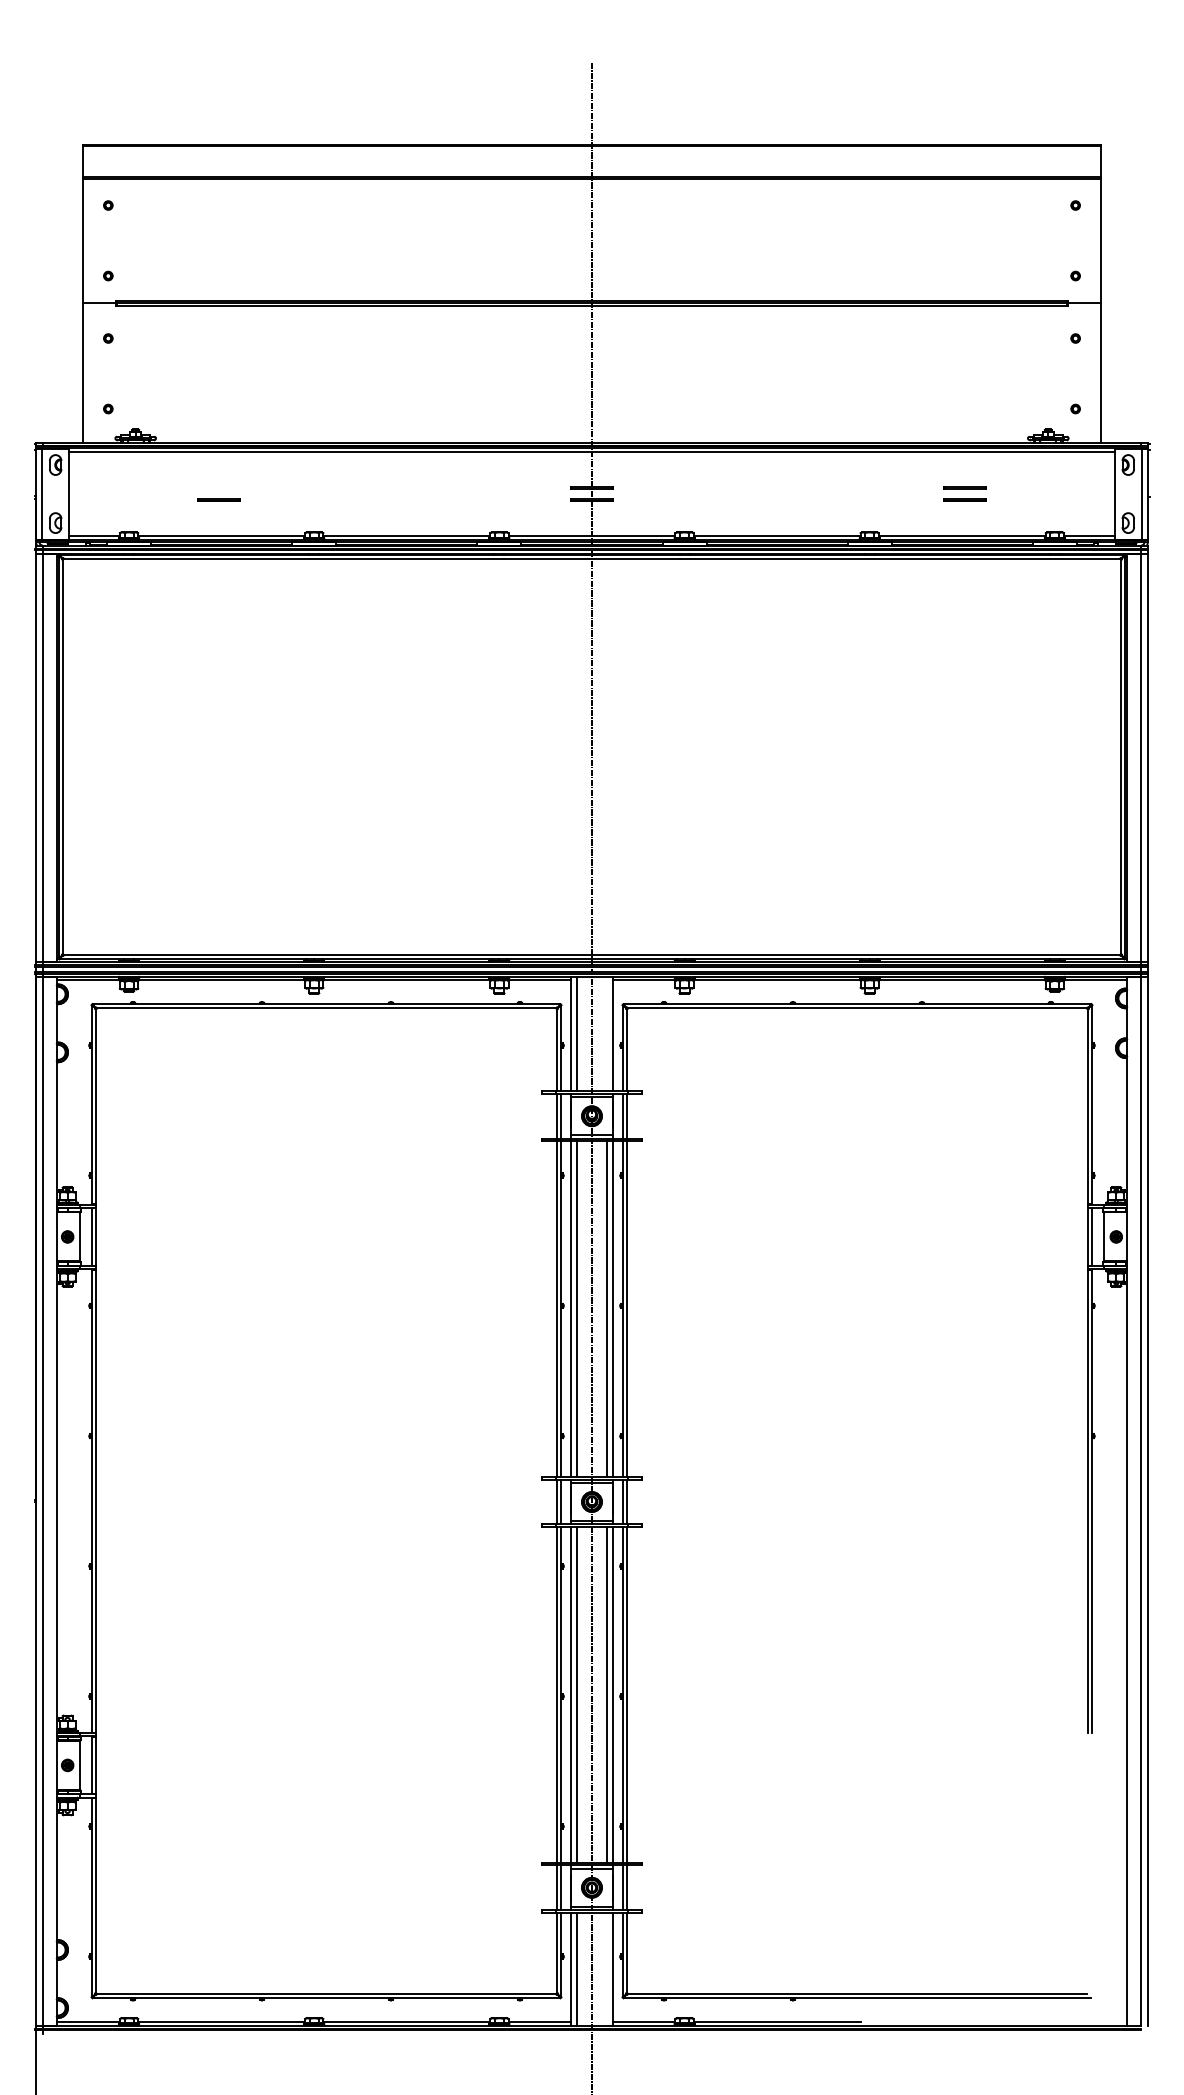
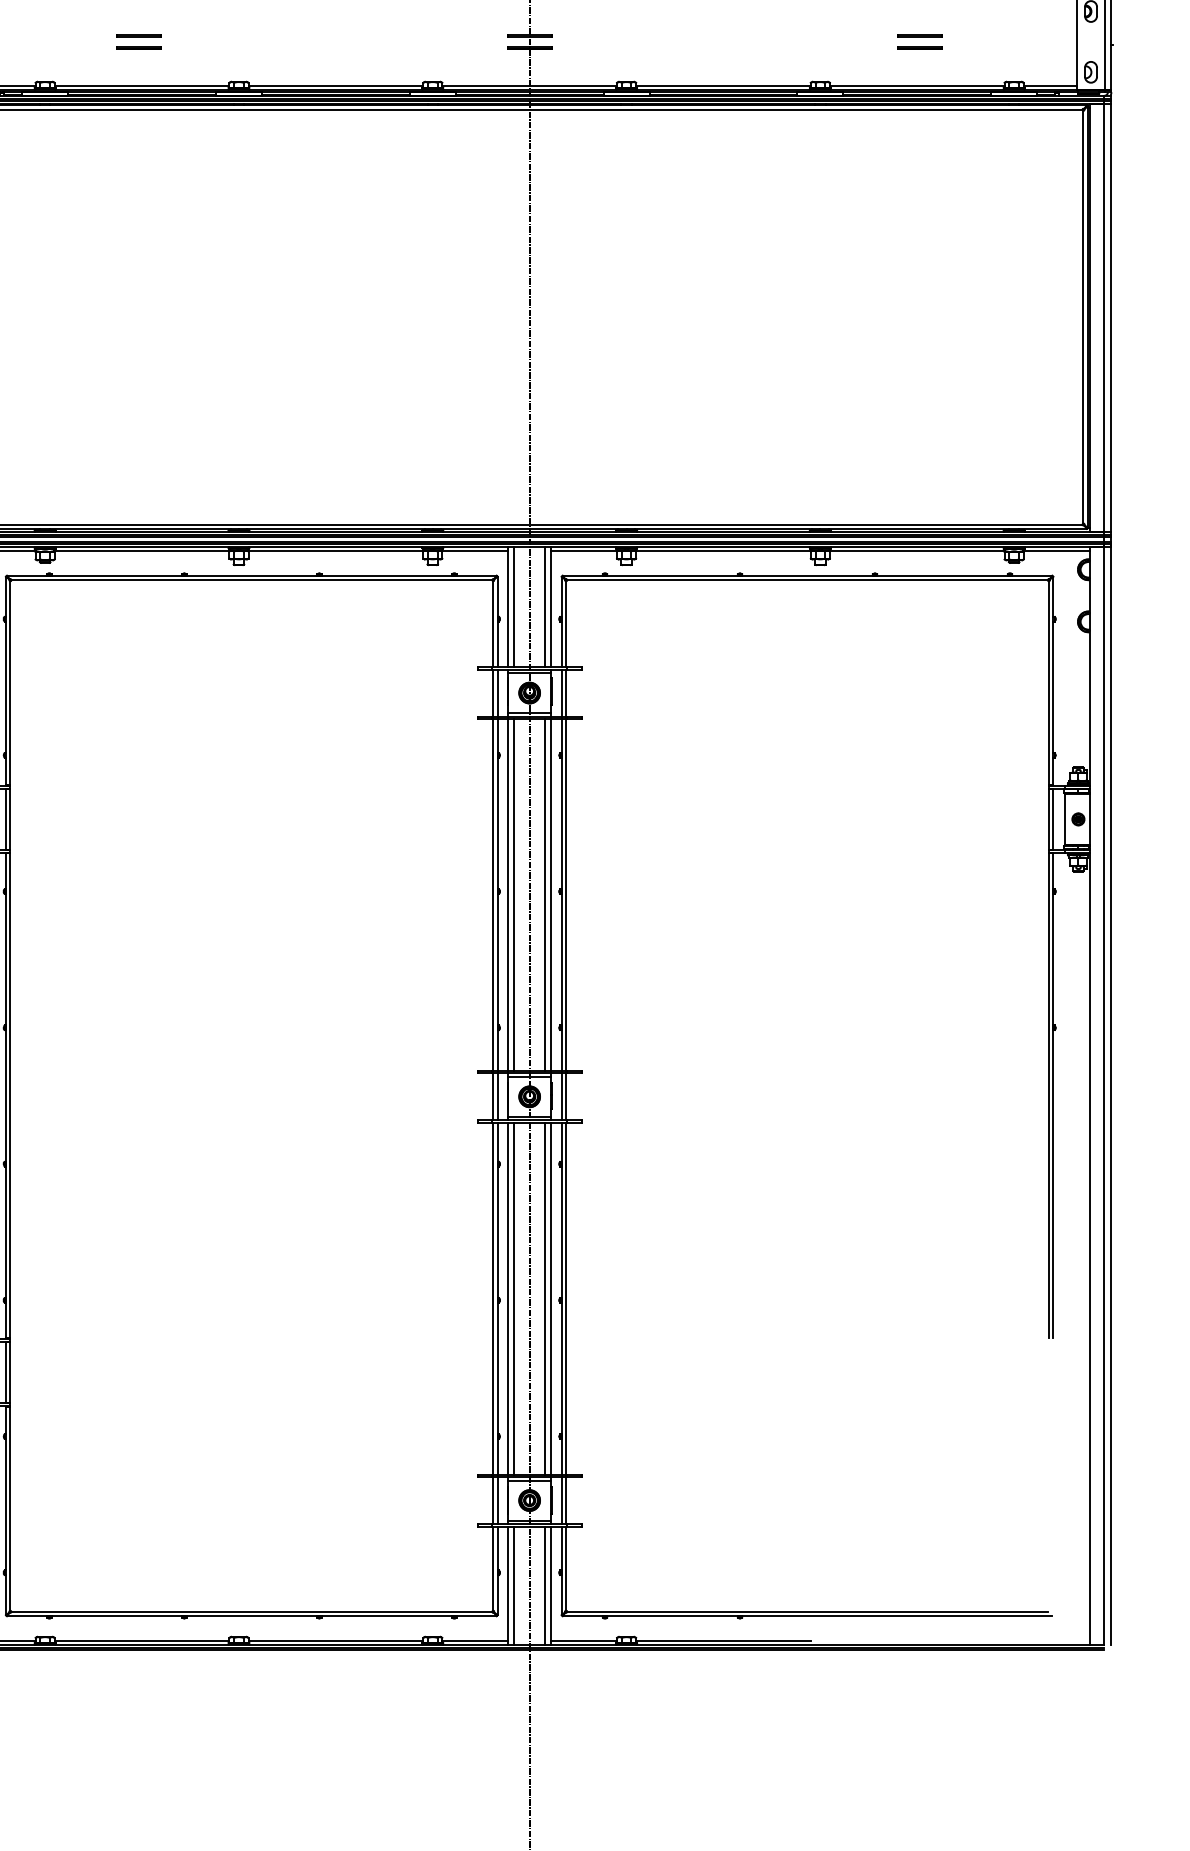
line: (218, 487) -> (138, 35), added
line: (606, 1033) -> (544, 606), added
line: (606, 1968) -> (544, 1585), added

